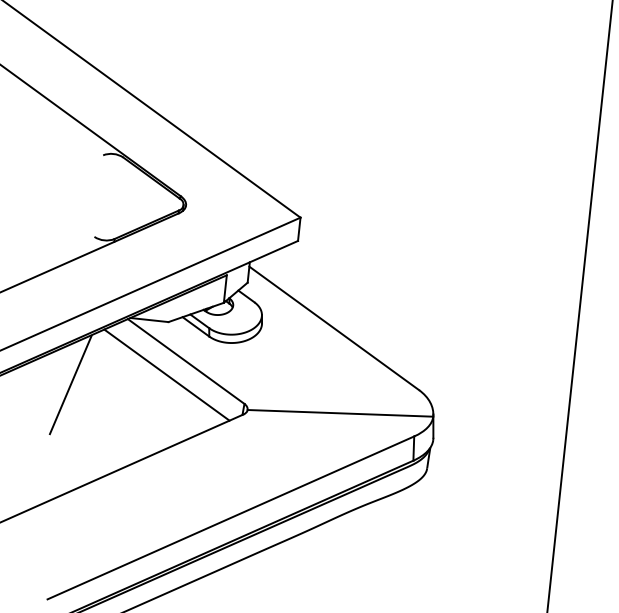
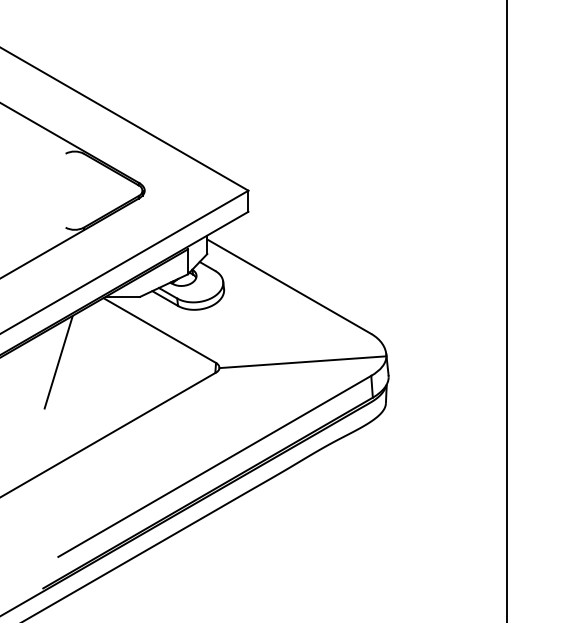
line: (166, 374) -> (143, 344), removed

